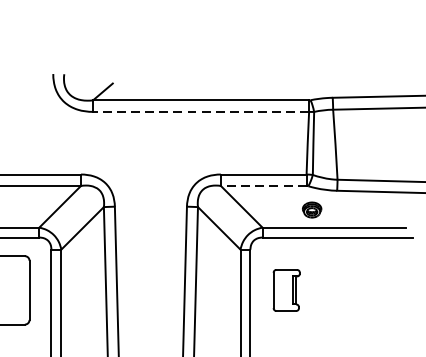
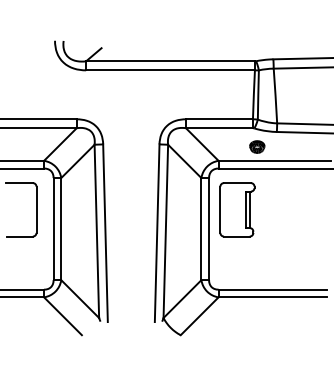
line: (201, 112) -> (170, 70), dashed -> solid
line: (262, 186) -> (218, 128), dashed -> solid
part: (286, 289) -> (237, 209), size x1.67

